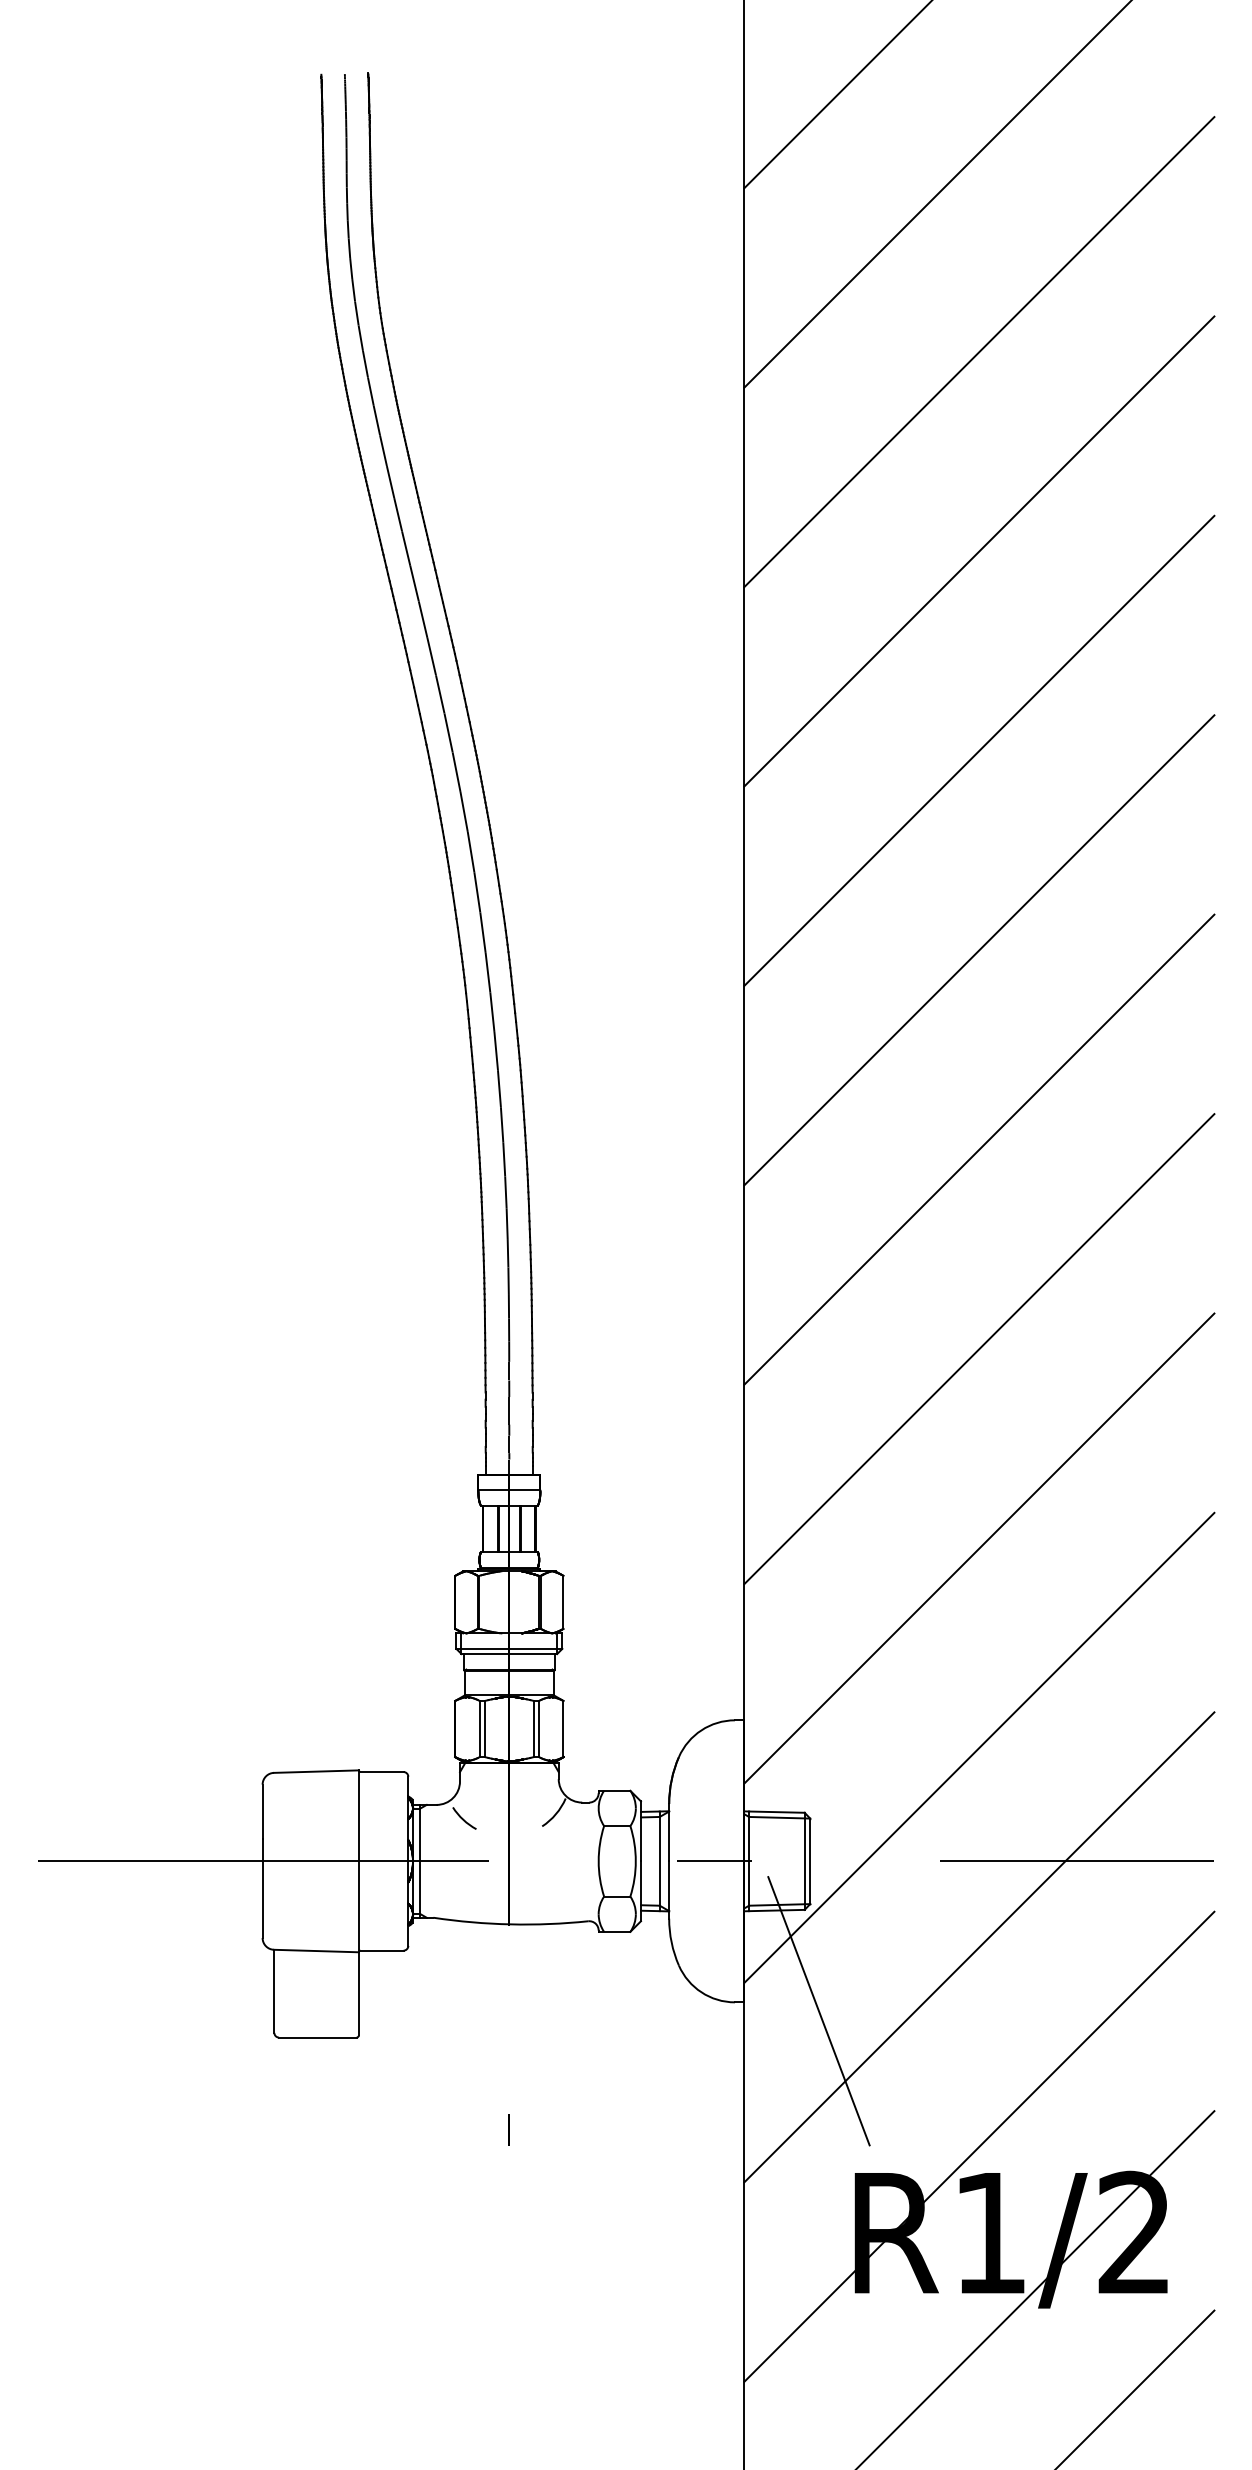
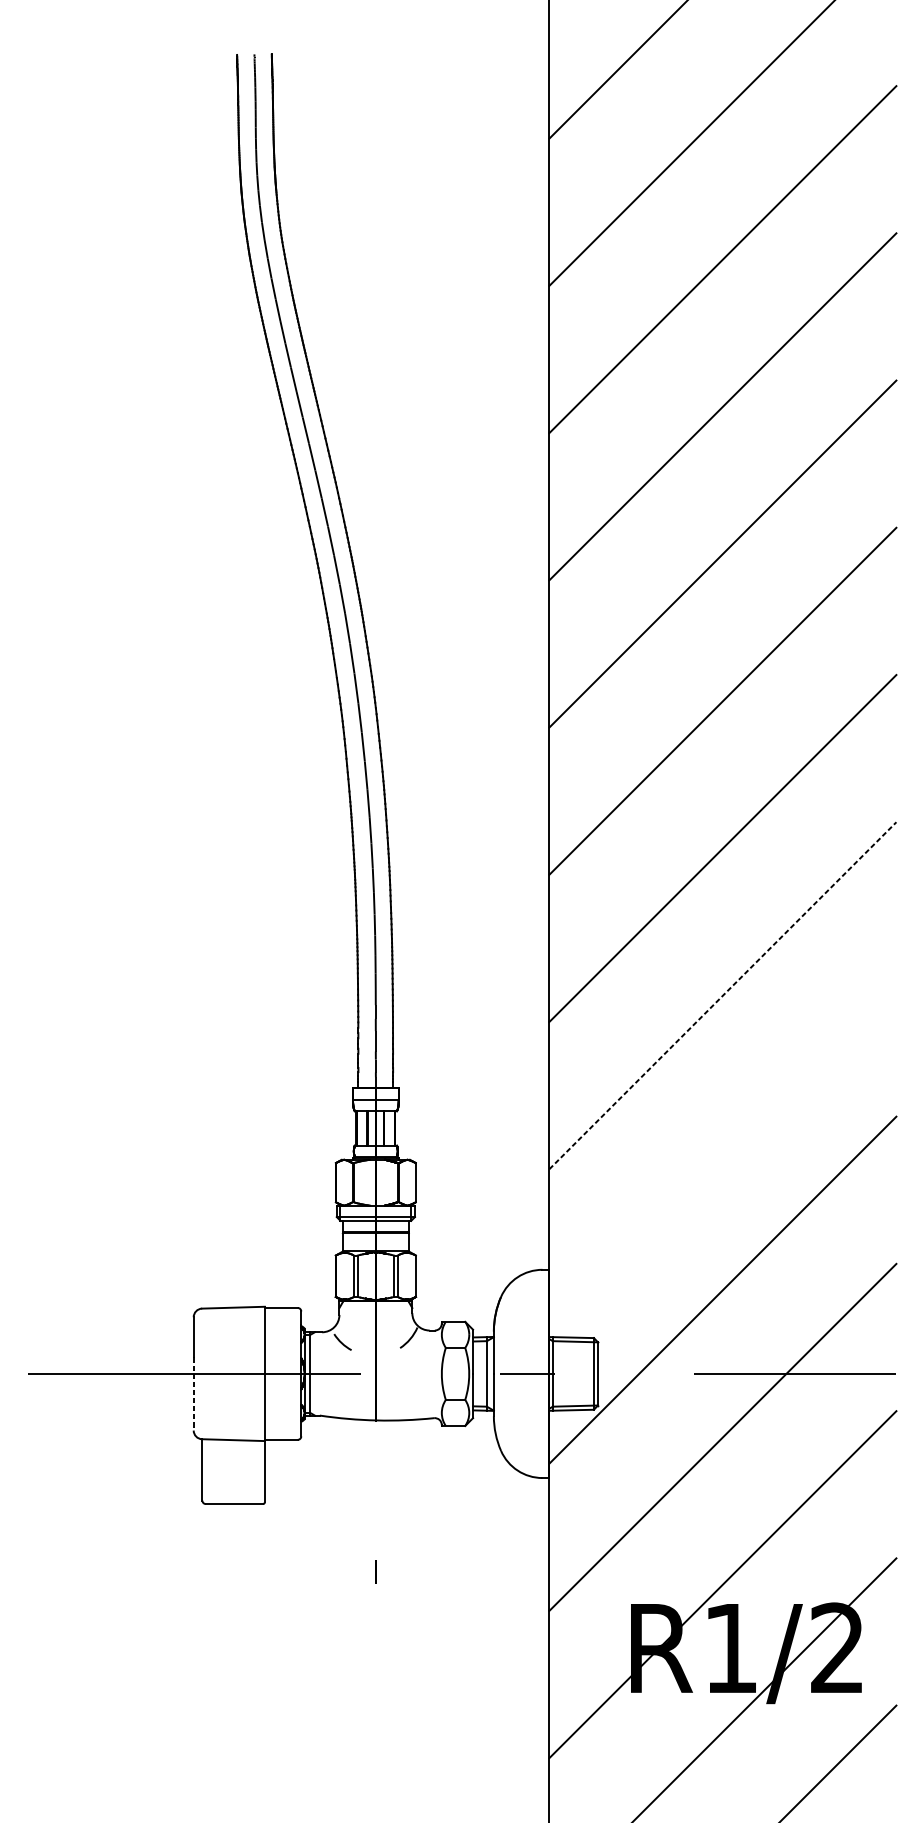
line: (979, 1348) -> (722, 995), solid -> dashed
line: (979, 1548) -> (722, 1142), removed
line: (262, 1888) -> (193, 1393), solid -> dashed
line: (818, 2011) -> (604, 1484), removed

